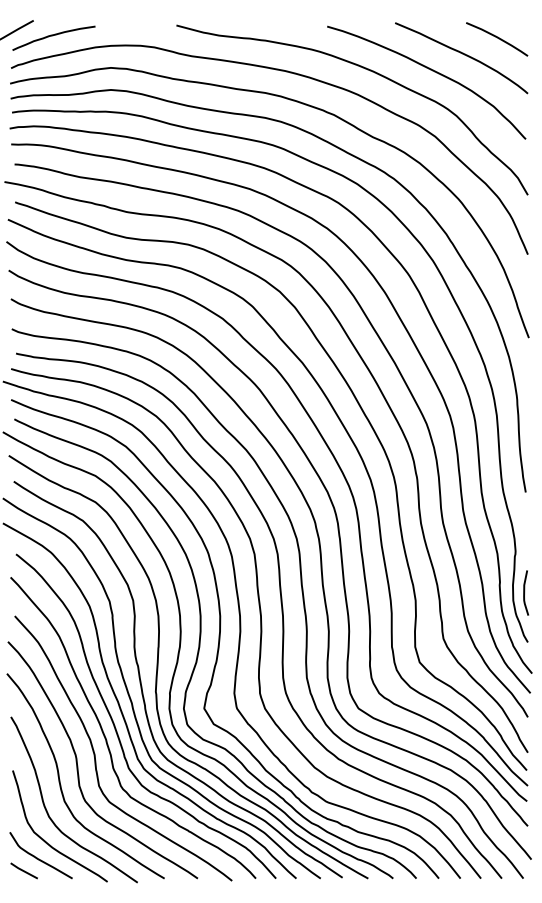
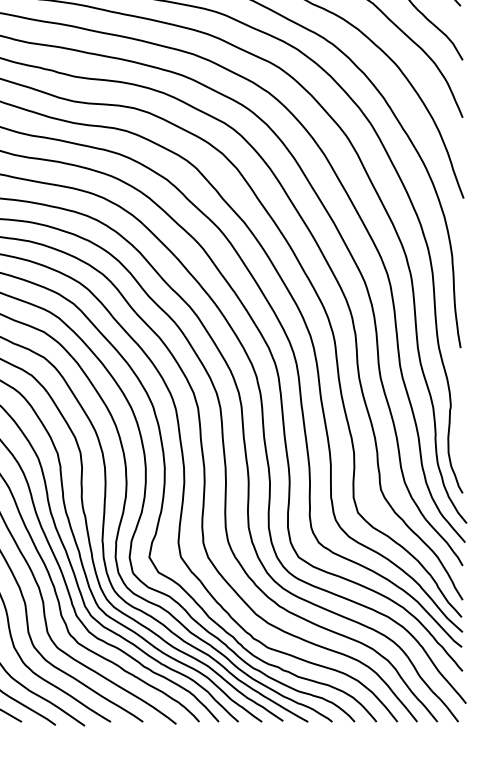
curve: (525, 592) -> (460, 444), removed

